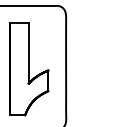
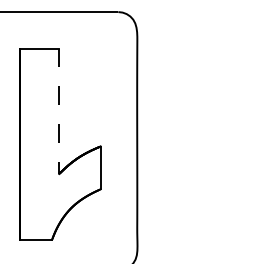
line: (28, 54) -> (59, 113), solid -> dashed

